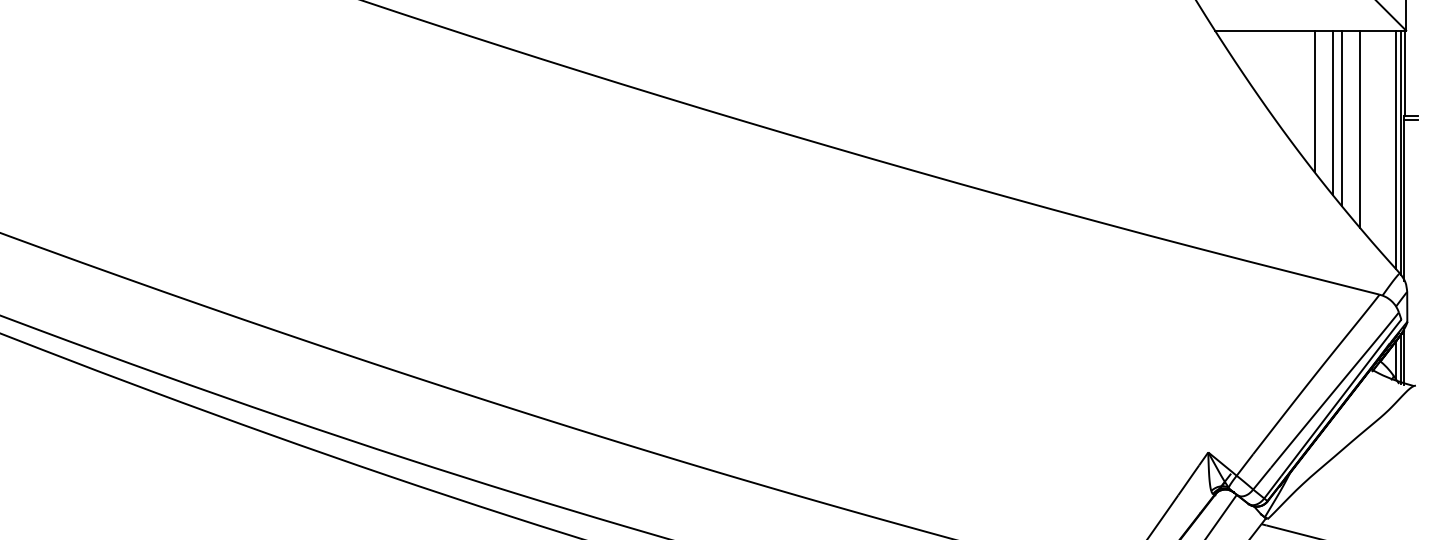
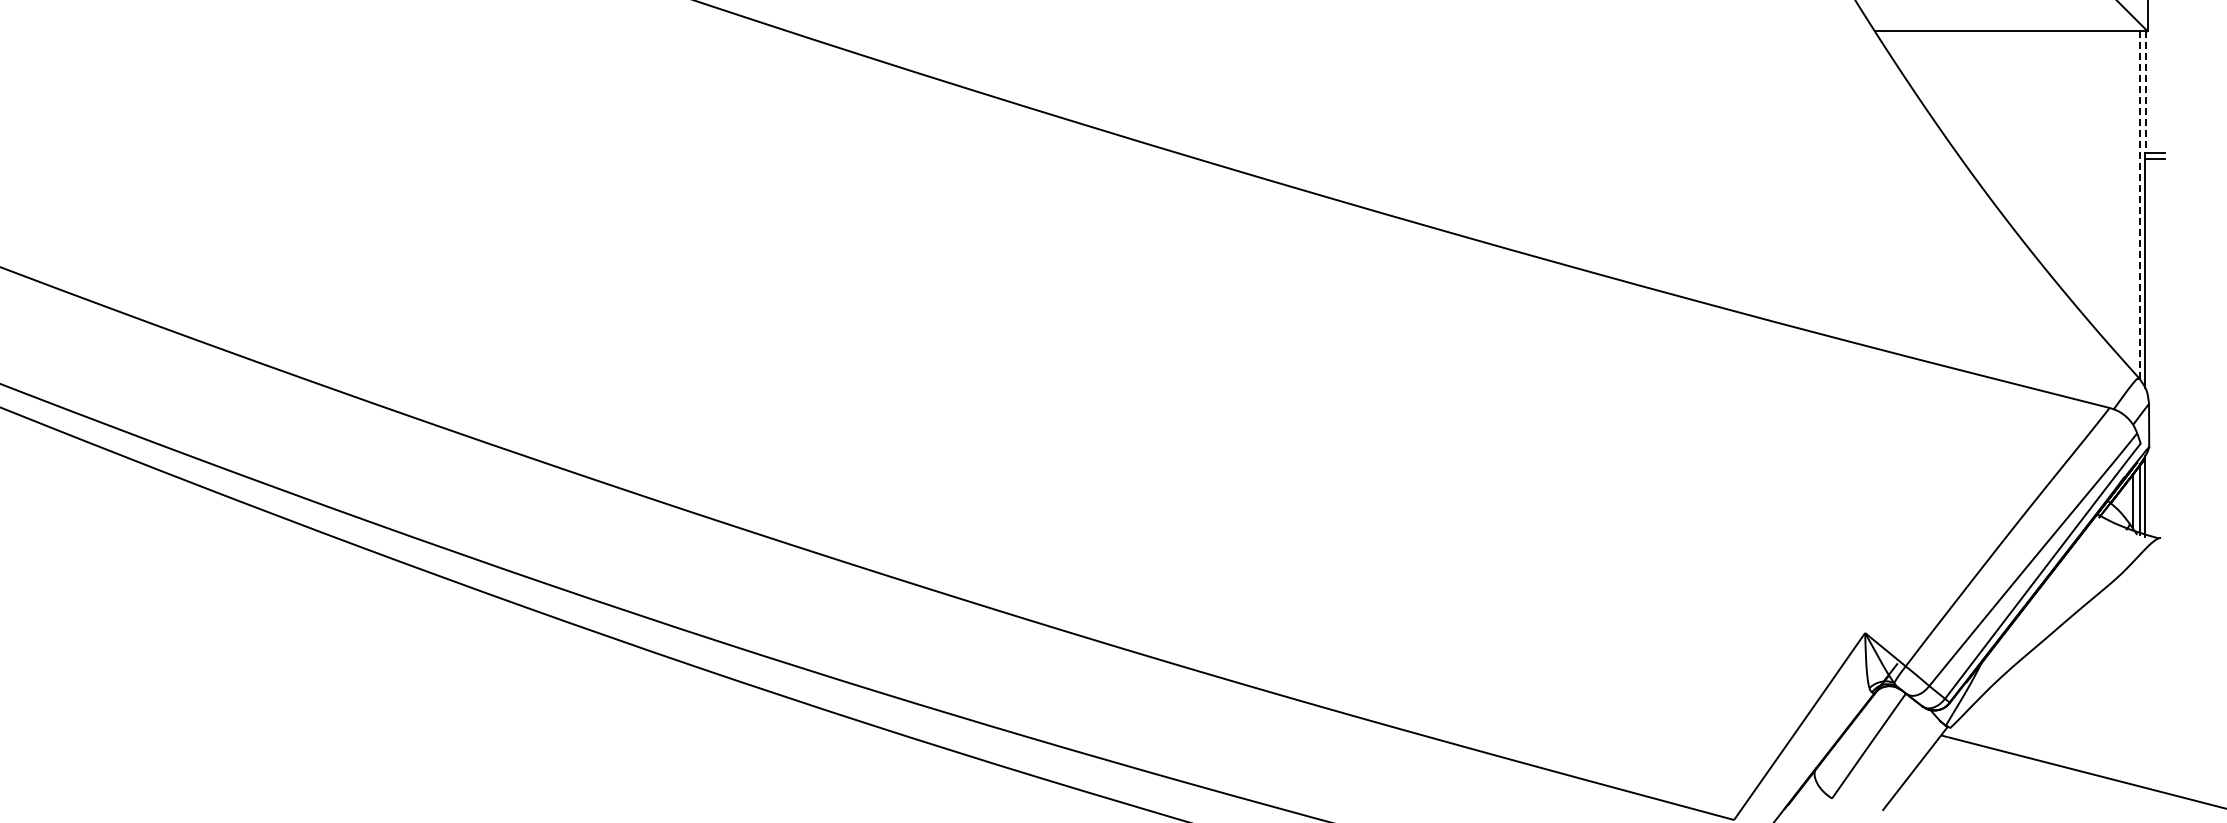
line: (1405, 72) -> (2146, 91), solid -> dashed
line: (1314, 101) -> (2016, 132), removed
line: (1332, 112) -> (2042, 148), removed
line: (1342, 118) -> (2056, 156), removed
line: (1360, 129) -> (2082, 172), removed
line: (1395, 149) -> (2132, 200), removed
line: (1401, 152) -> (2140, 205), solid -> dashed

